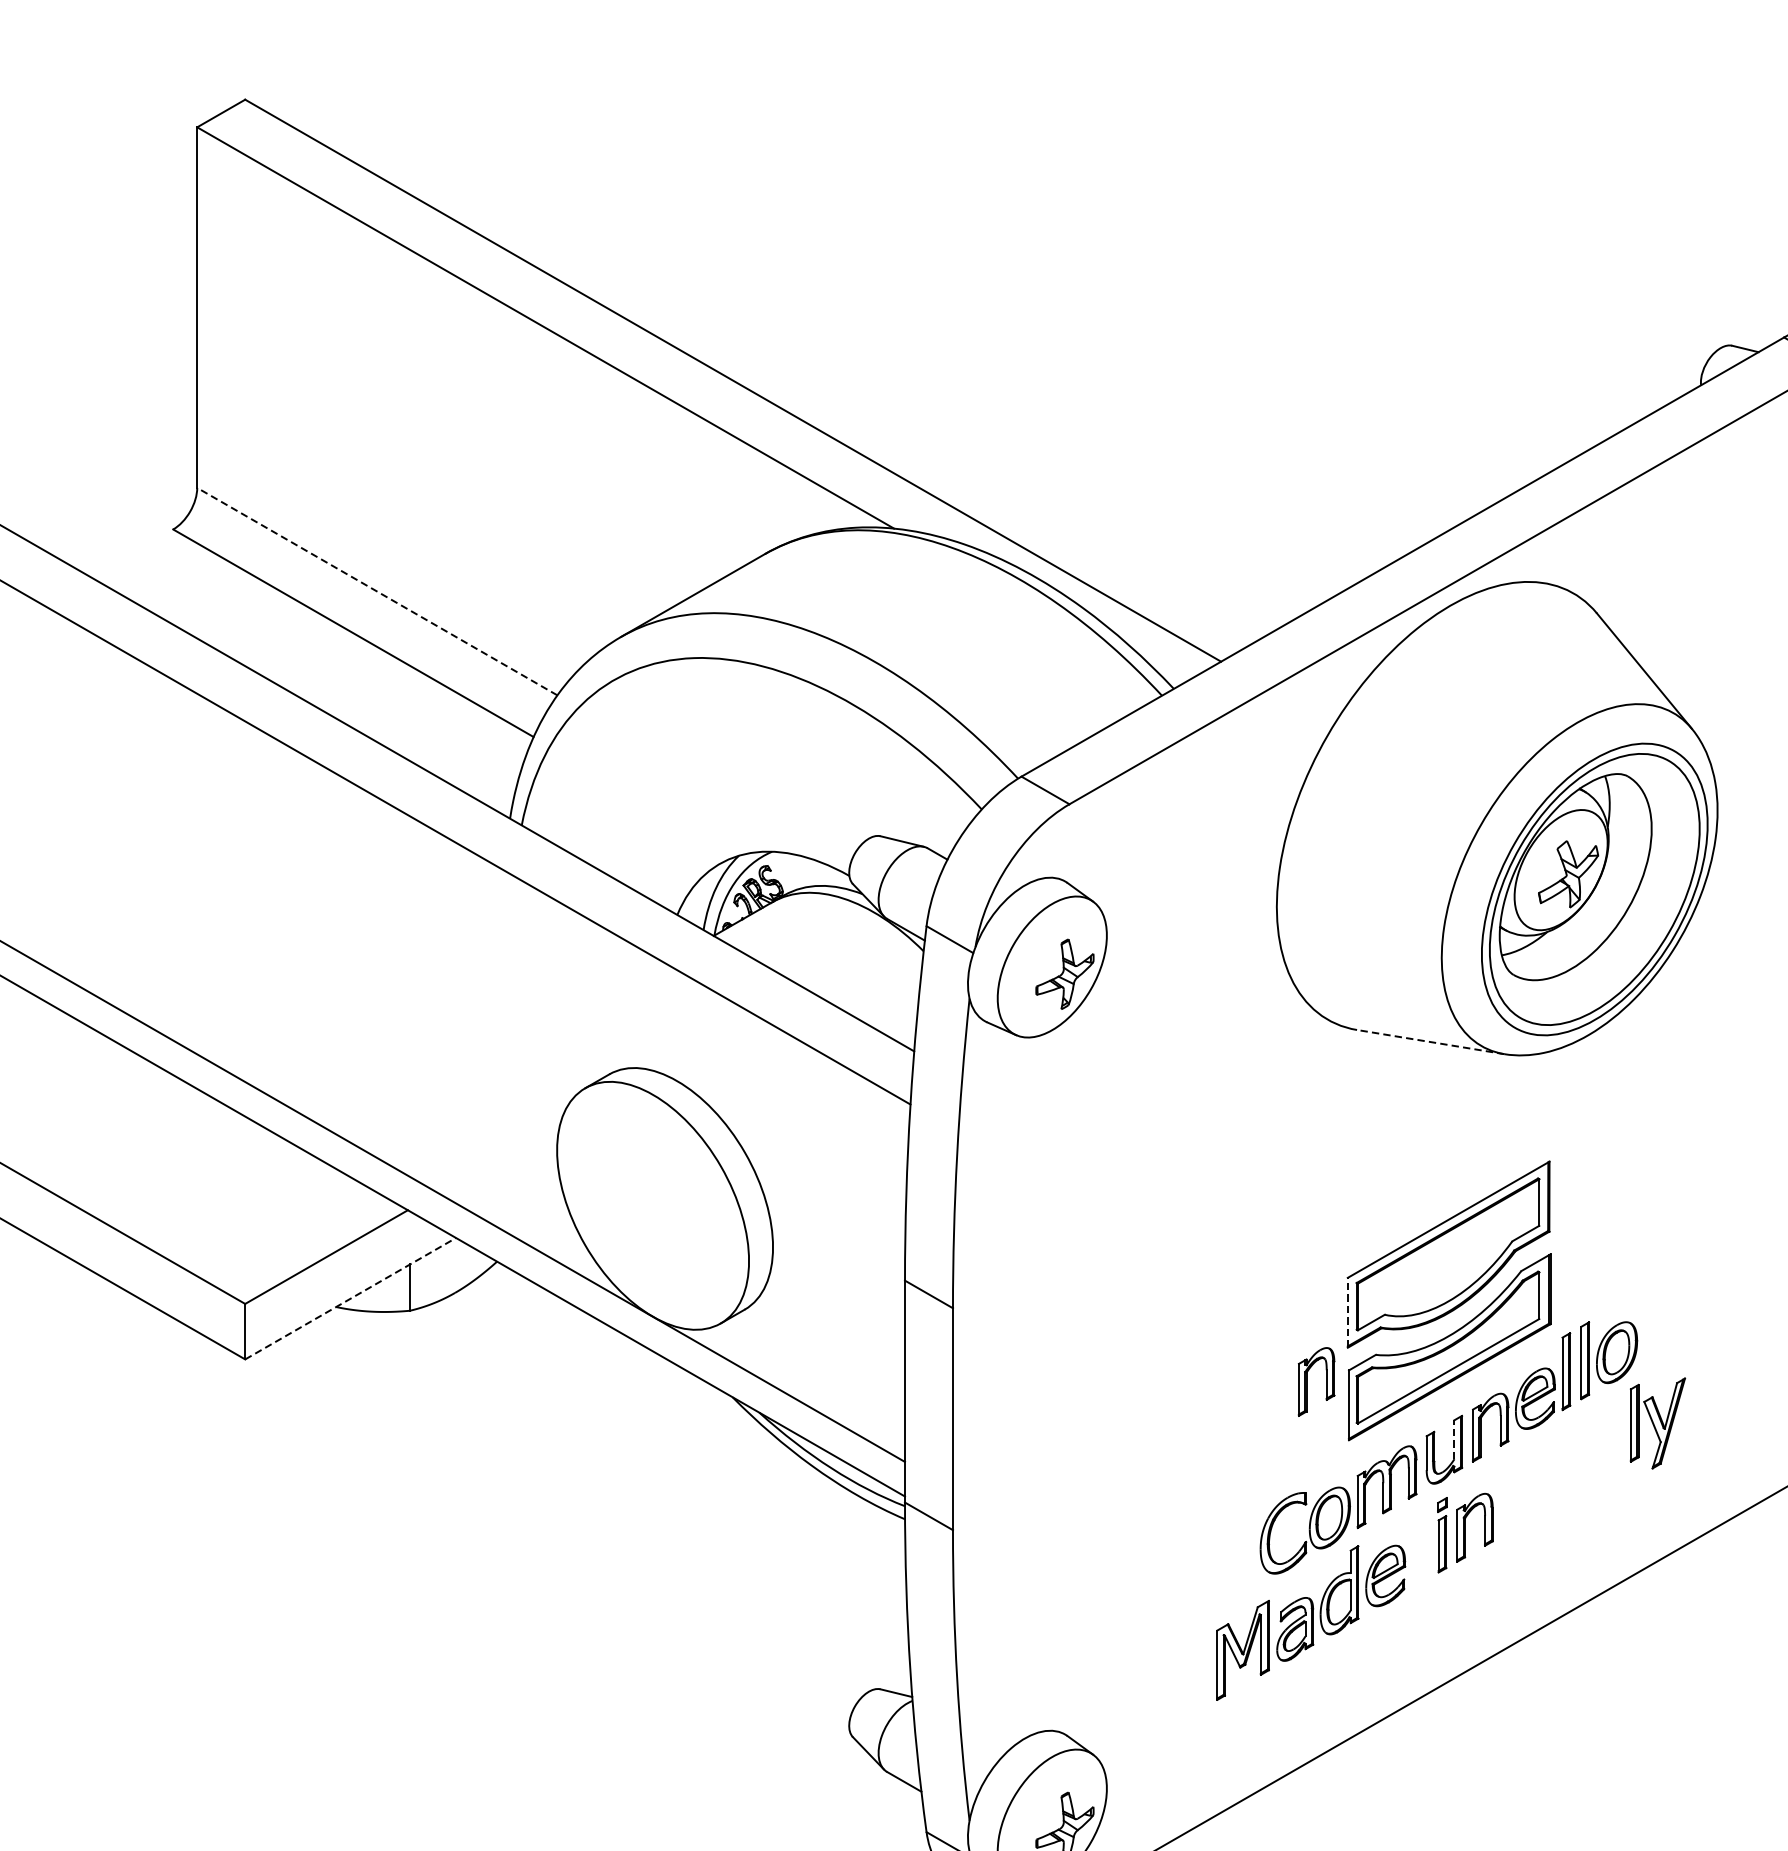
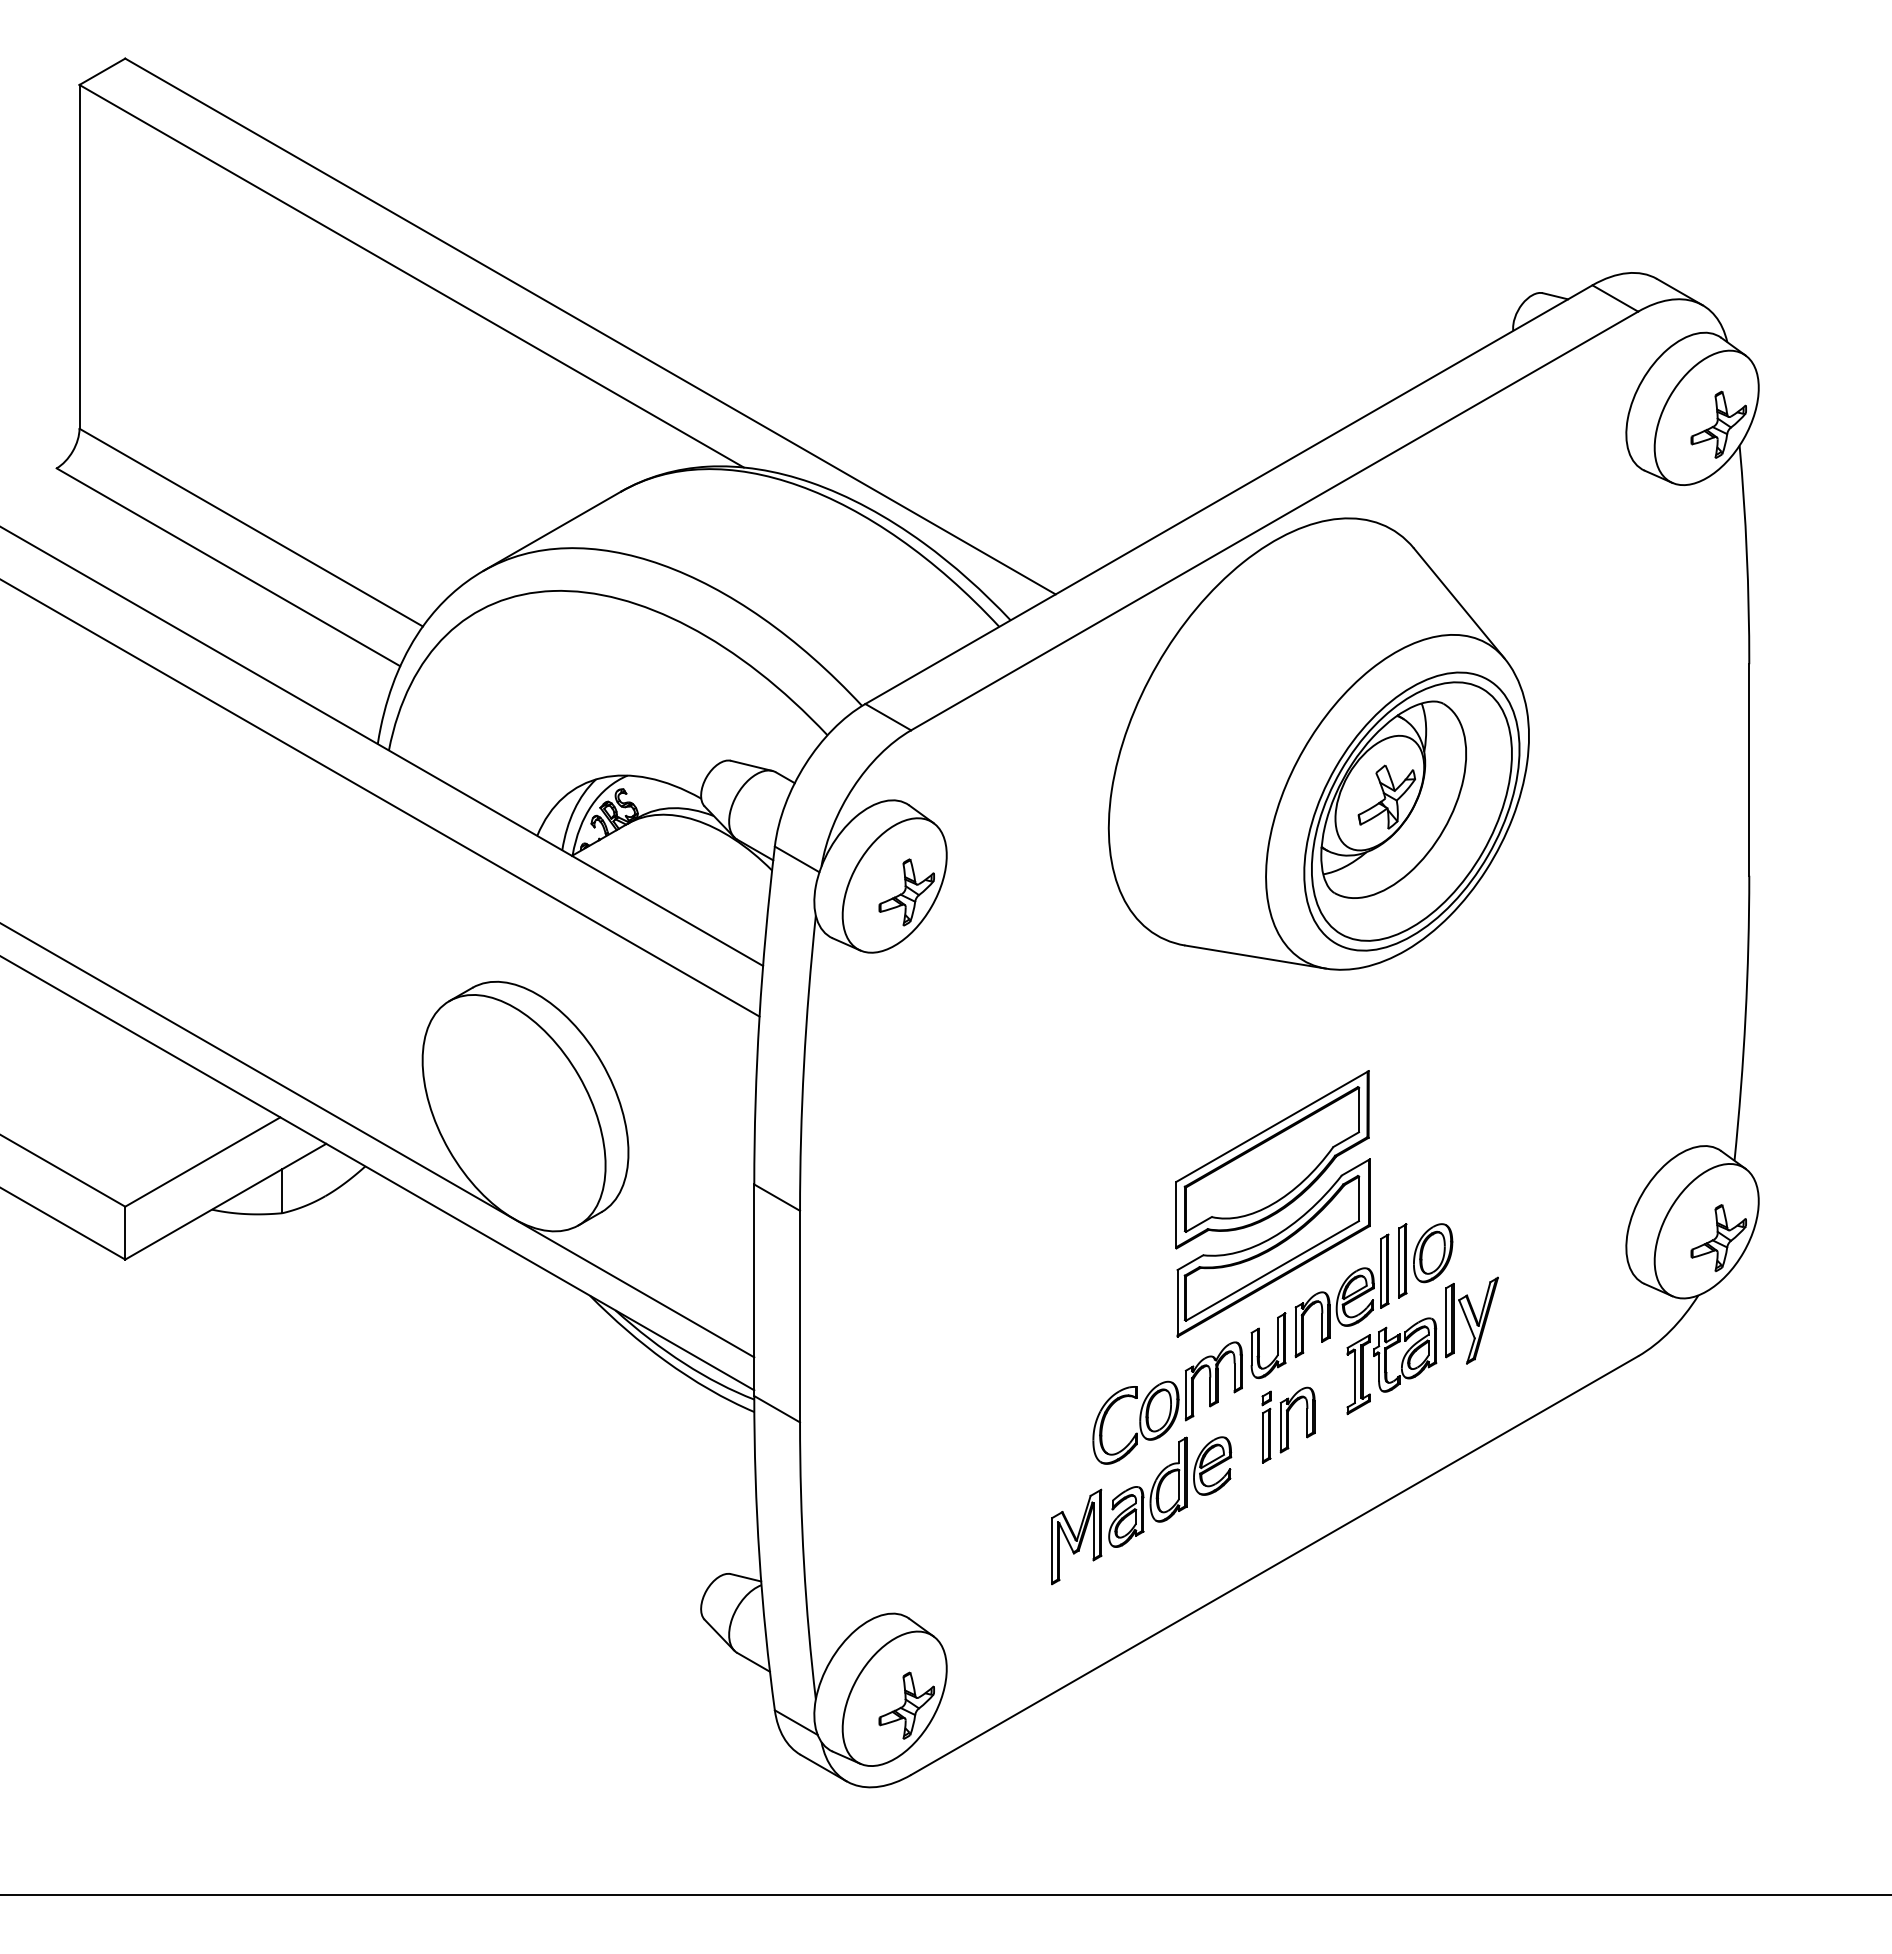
line: (376, 591) -> (250, 527), dashed -> solid
line: (1430, 1041) -> (1255, 956), dashed -> solid
line: (350, 1298) -> (225, 1201), dashed -> solid
line: (1347, 1312) -> (1176, 1214), dashed -> solid
part: (1306, 1381) -> (1137, 1280), removed
line: (1454, 1440) -> (1278, 1336), dashed -> solid
part: (1573, 1471) -> (1391, 1366), added

